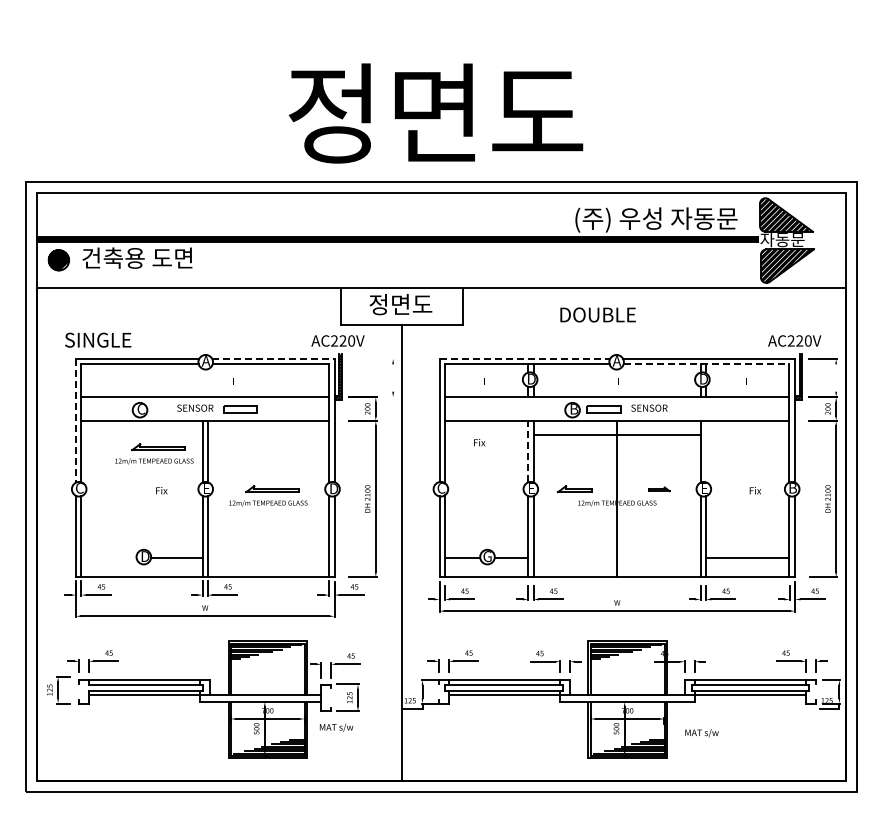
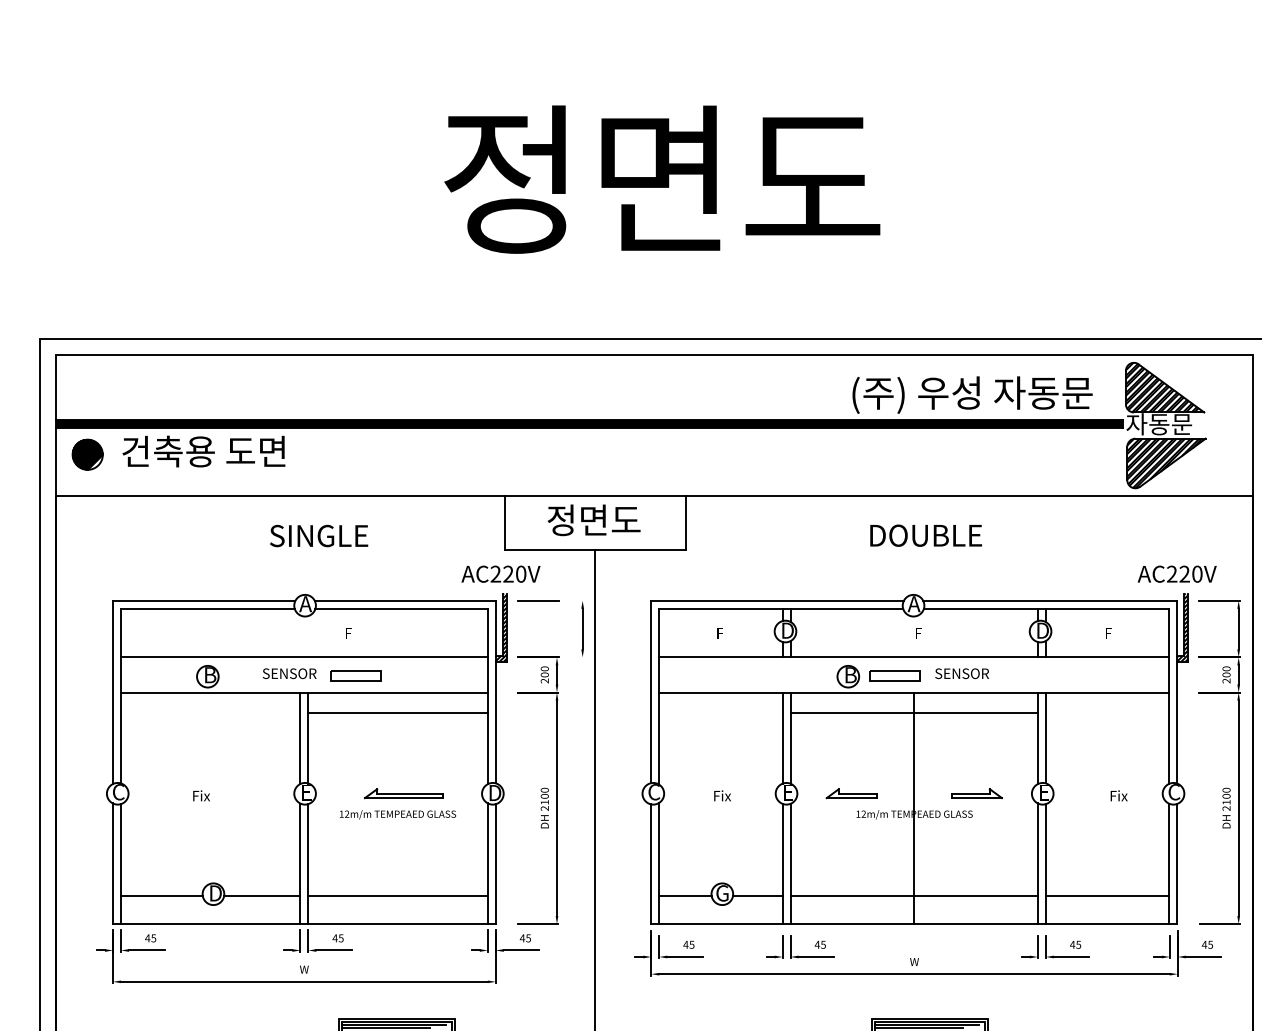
text: (435, 113) -> (661, 179), moved
text: (597, 314) -> (925, 534), moved
text: (98, 339) -> (319, 534), moved
line: (273, 358) -> (405, 600), dashed -> solid
line: (362, 358) -> (537, 600), added
line: (525, 358) -> (778, 600), dashed -> solid
line: (706, 364) -> (1046, 609), dashed -> solid
line: (393, 377) -> (583, 628), added
line: (836, 377) -> (1239, 628), added
text: (141, 409) -> (209, 675), C -> B
line: (76, 420) -> (113, 691), dashed -> solid
line: (268, 434) -> (398, 712), added
text: (479, 442) -> (722, 795), moved
line: (528, 451) -> (783, 737), dashed -> solid
line: (706, 451) -> (1046, 737), added
part: (154, 453) -> (229, 740), removed
text: (792, 488) -> (1173, 792), B -> C
part: (659, 489) -> (977, 794), size x1.67
text: (161, 490) -> (201, 795), moved
line: (108, 557) -> (161, 894), added
line: (268, 557) -> (398, 894), added
line: (616, 557) -> (913, 894), added

